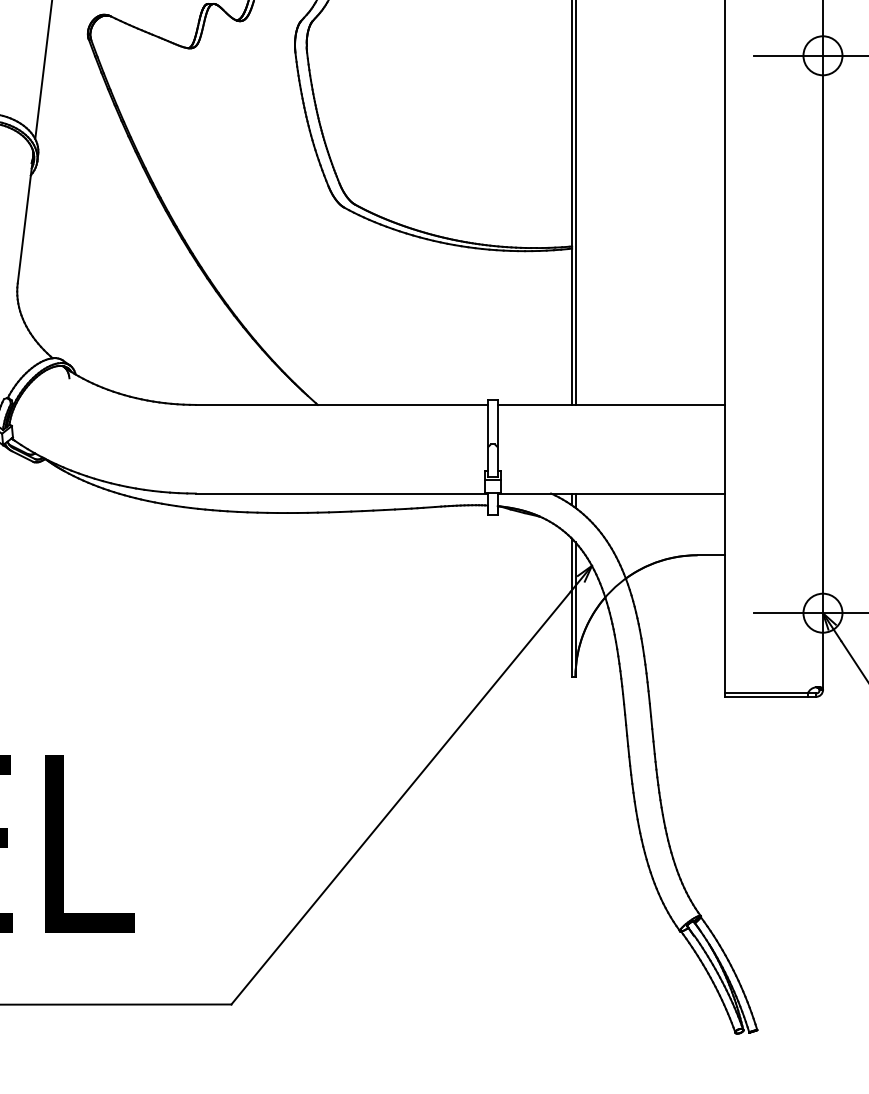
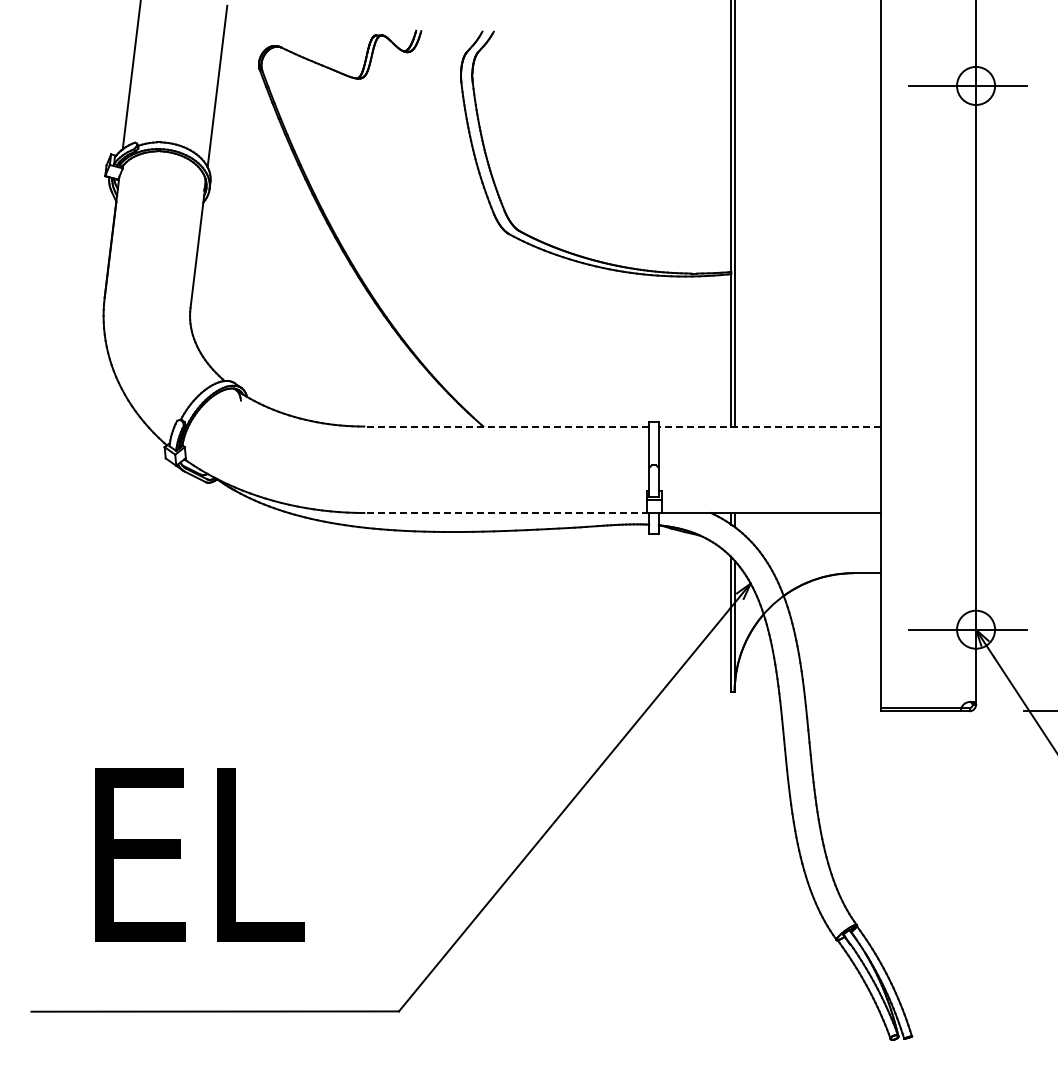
line: (341, 404) -> (506, 426), solid -> dashed
line: (611, 404) -> (769, 426), solid -> dashed
line: (341, 494) -> (506, 513), solid -> dashed

